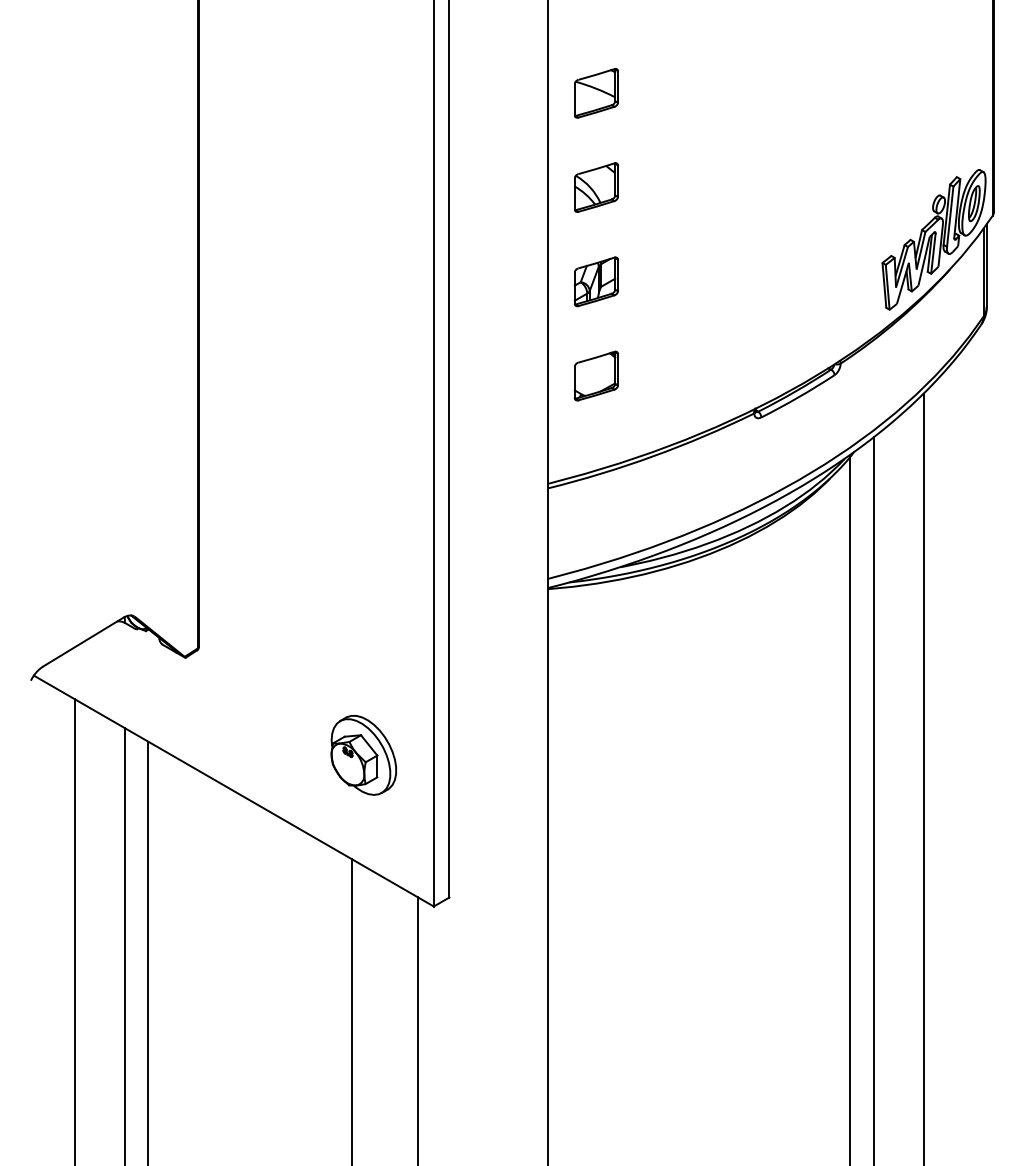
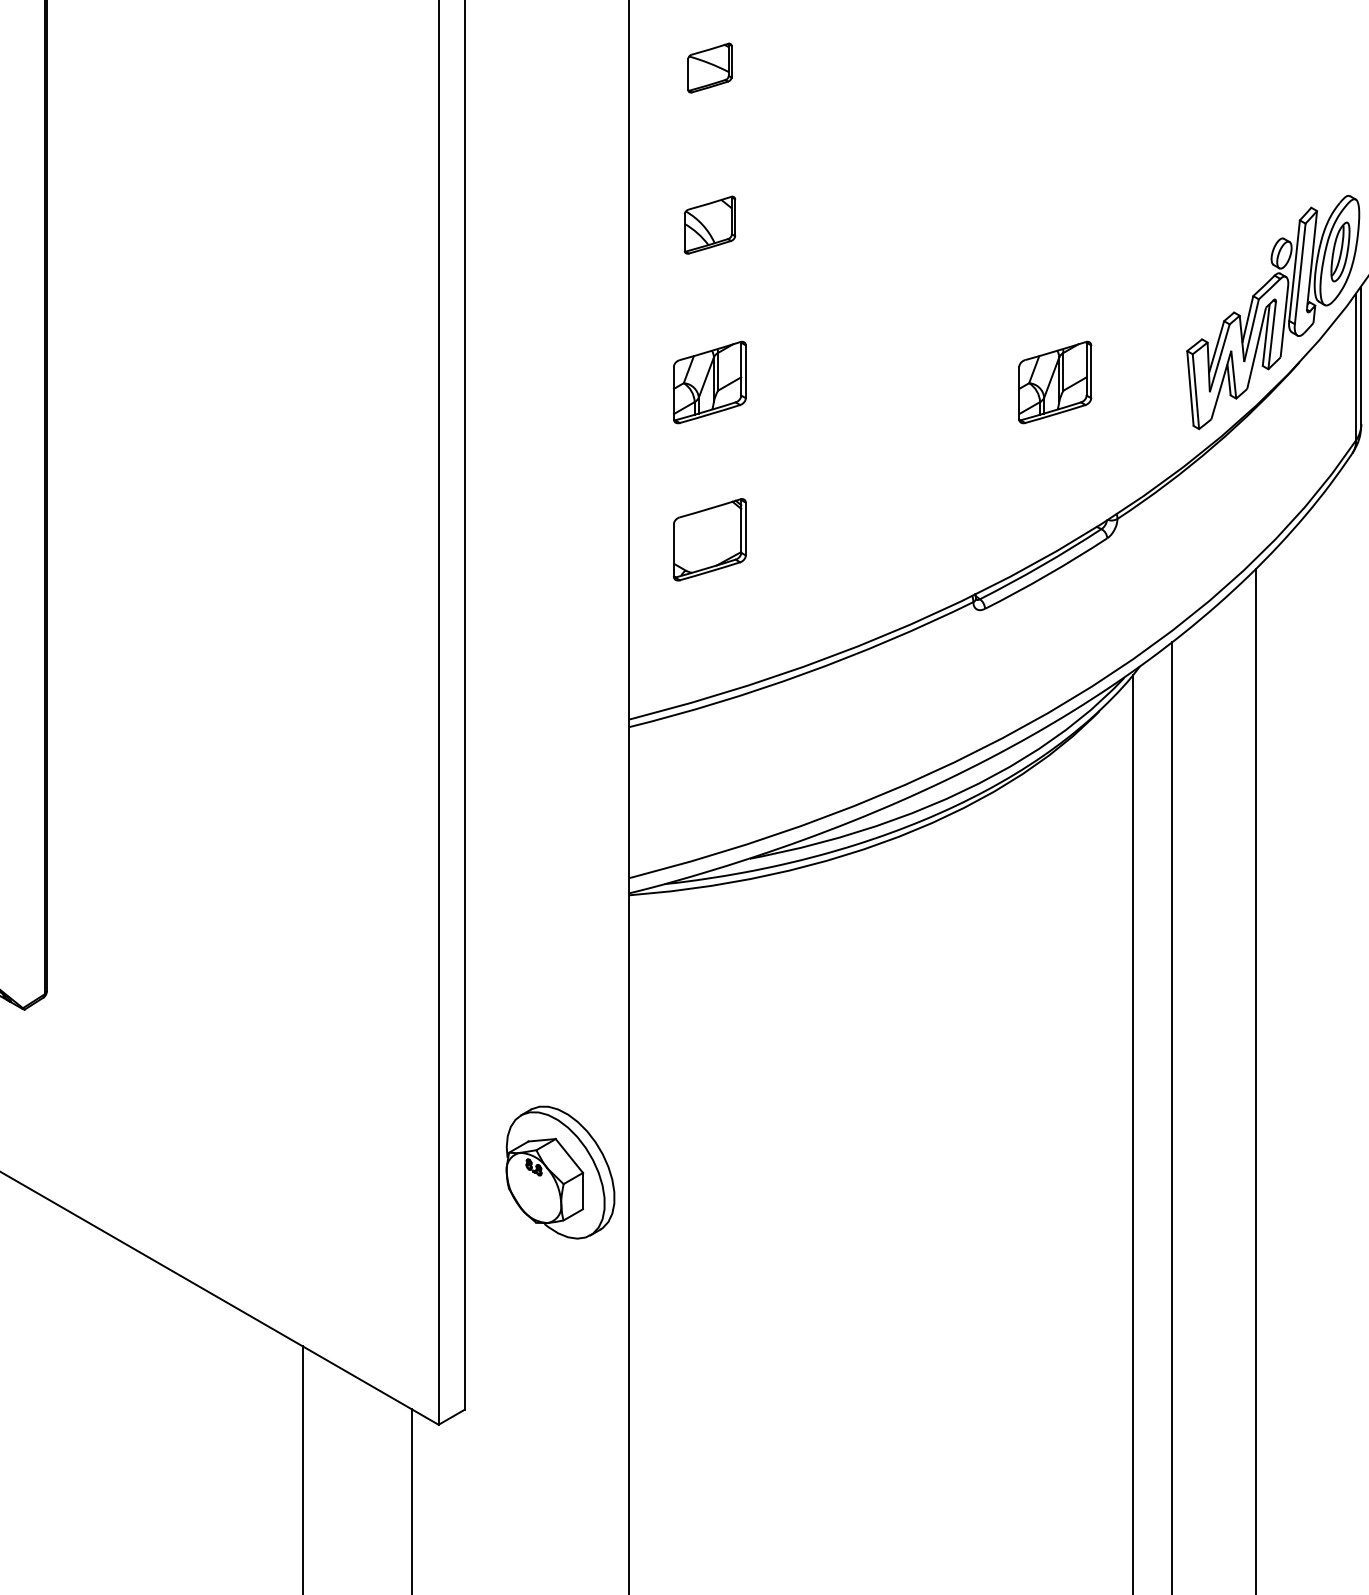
part: (596, 93) -> (710, 68), size x0.6
part: (596, 187) -> (710, 225), size x0.7
part: (802, 281) -> (1053, 381), added
part: (363, 755) -> (559, 1172), moved

